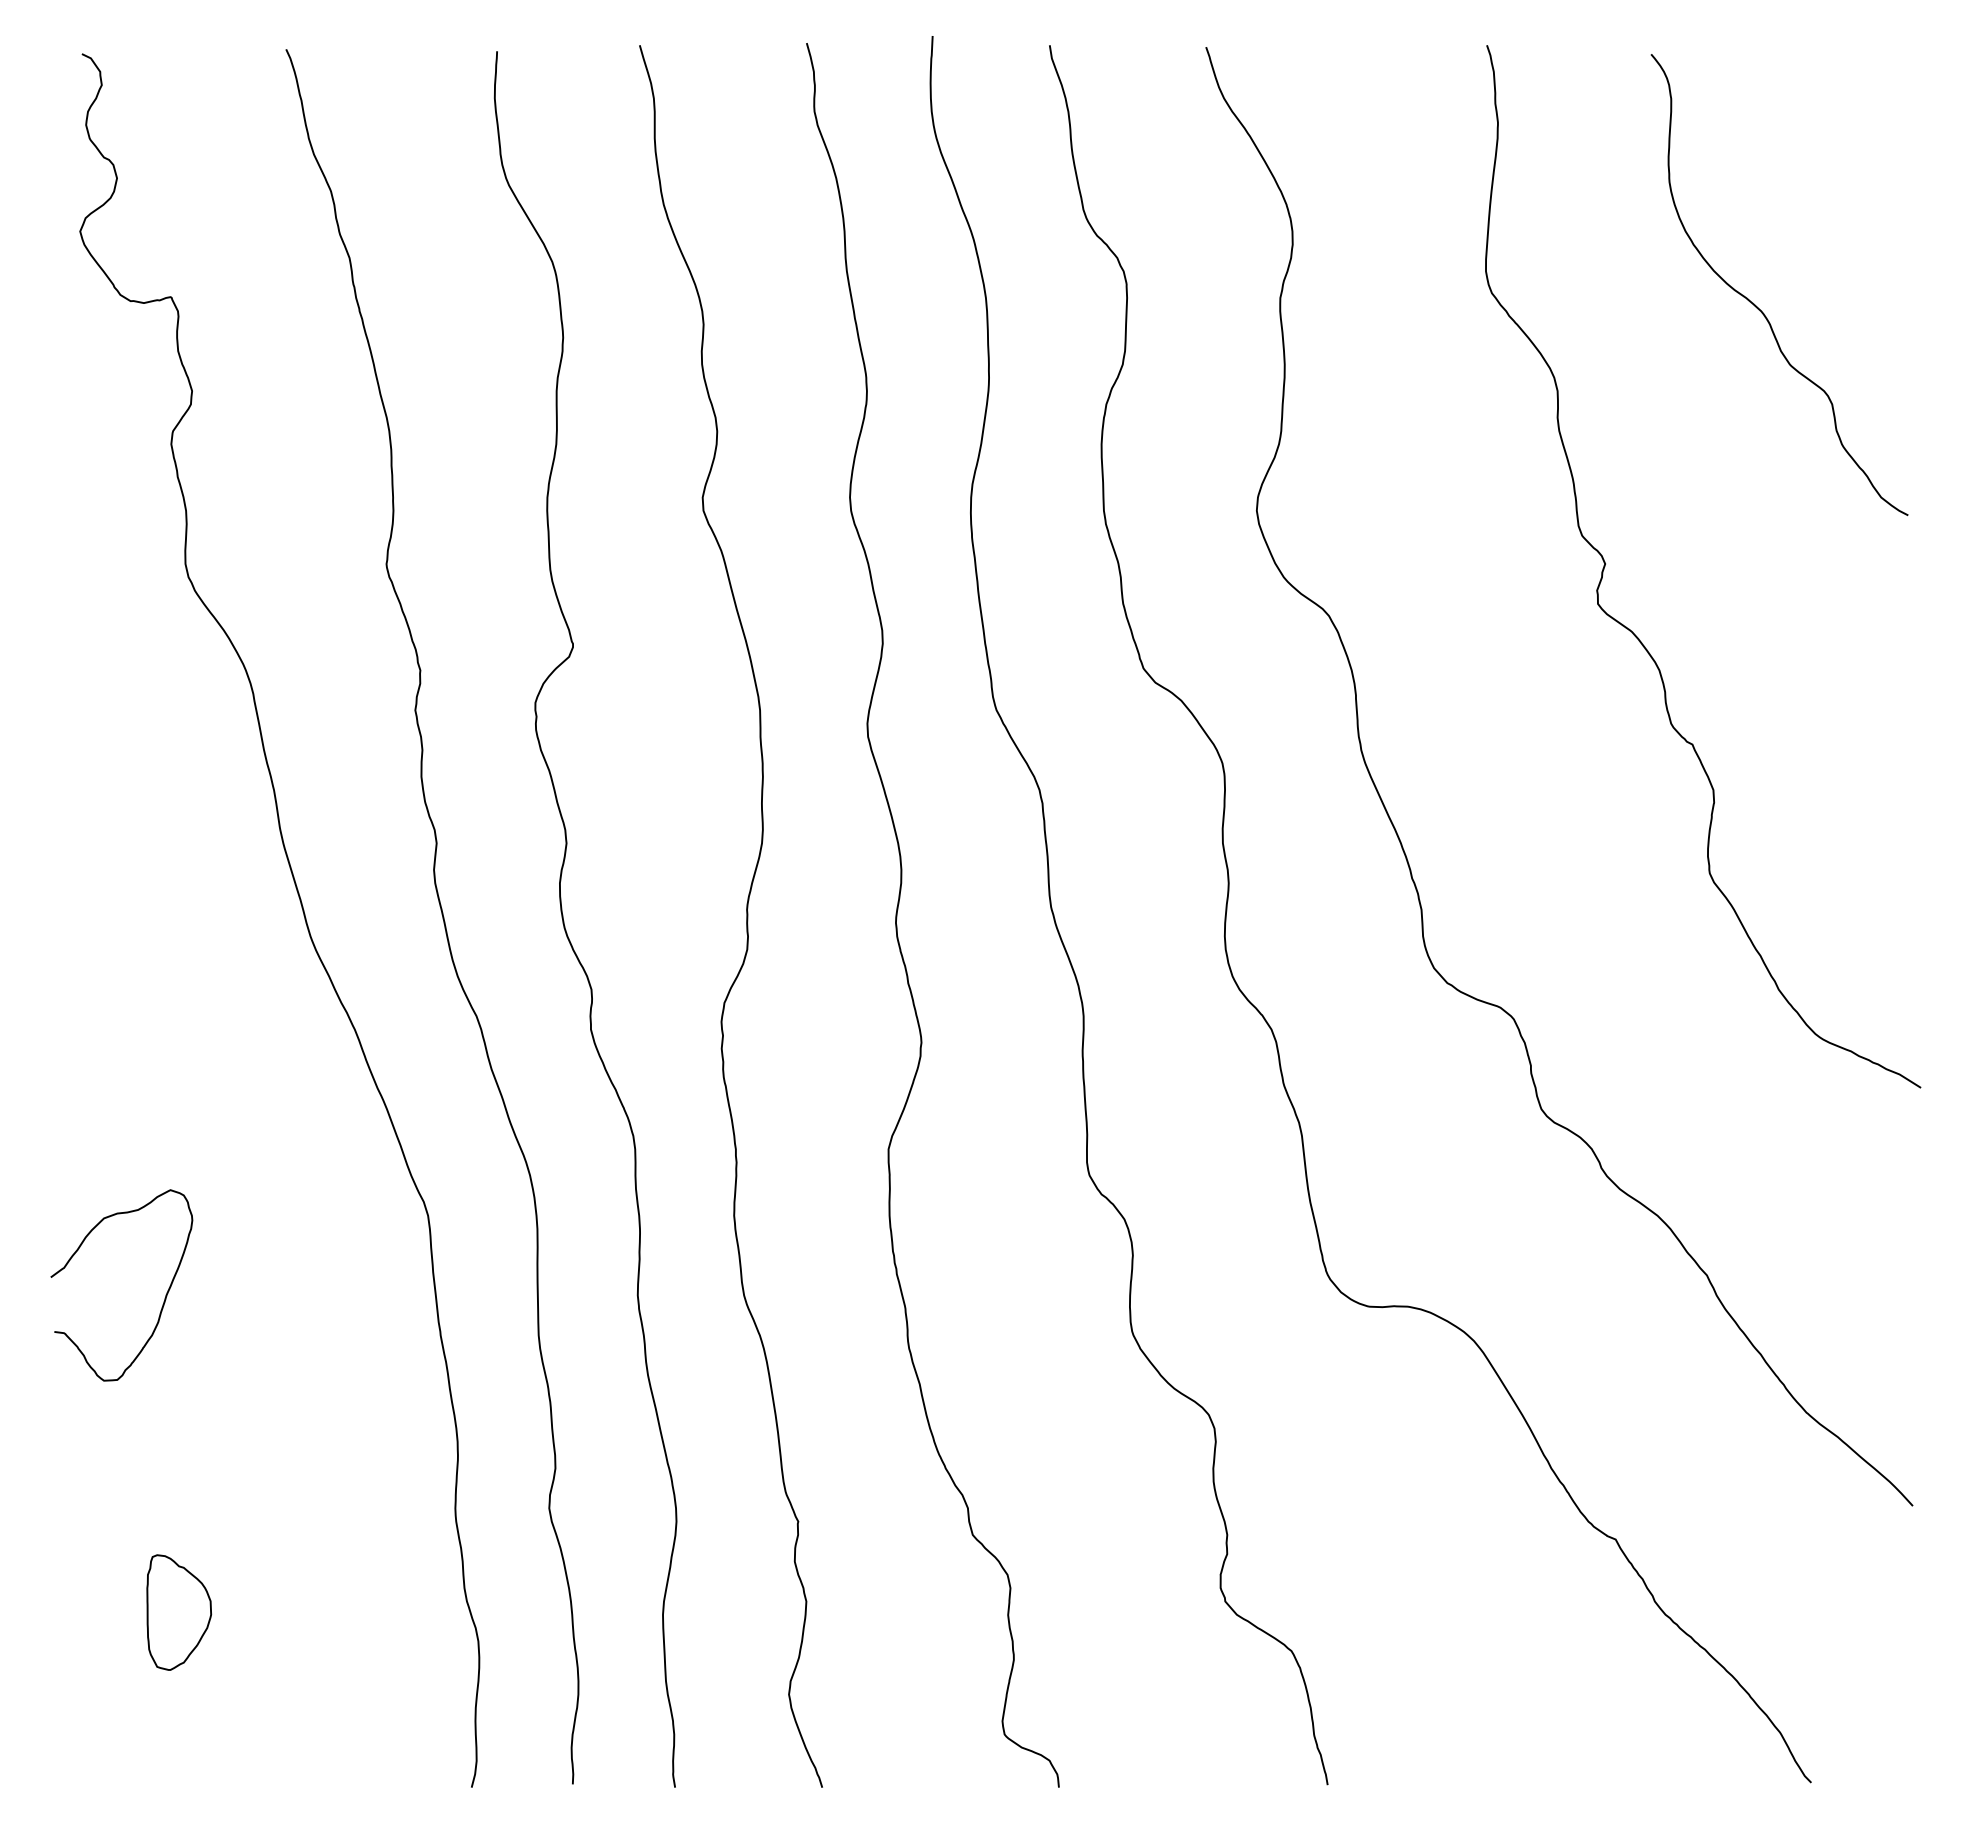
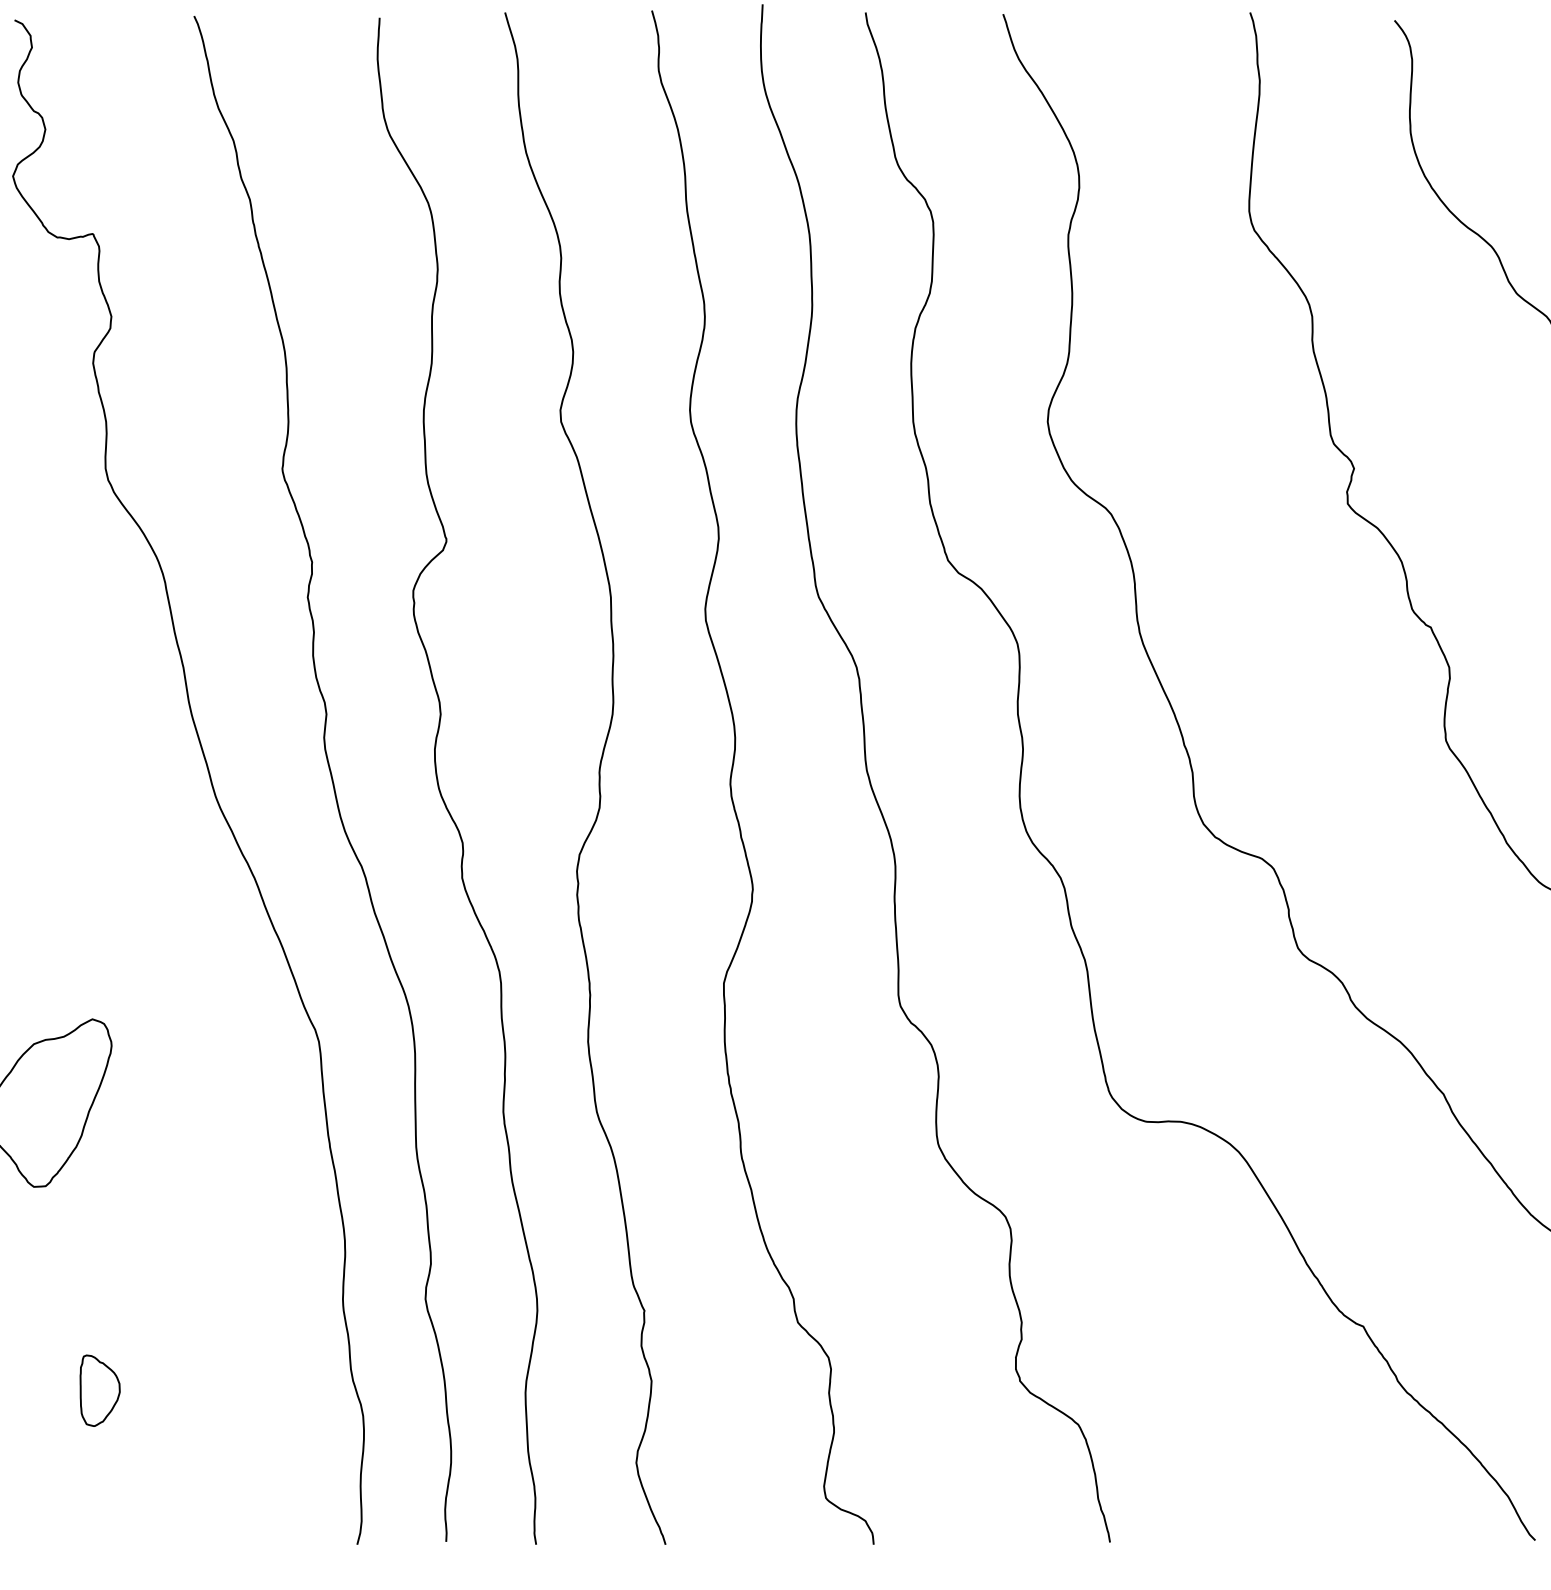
part: (179, 1612) -> (100, 1390), size x0.7

